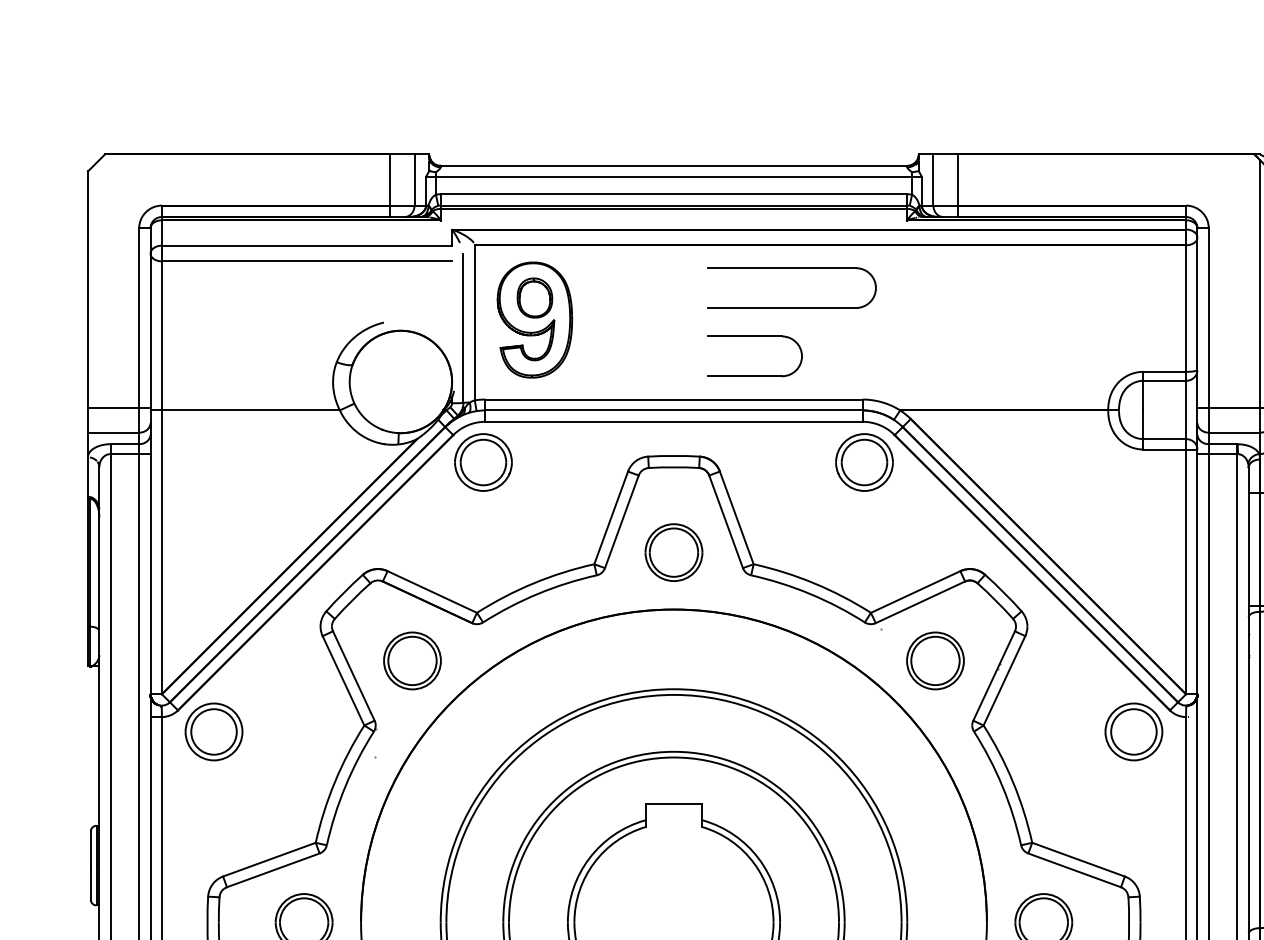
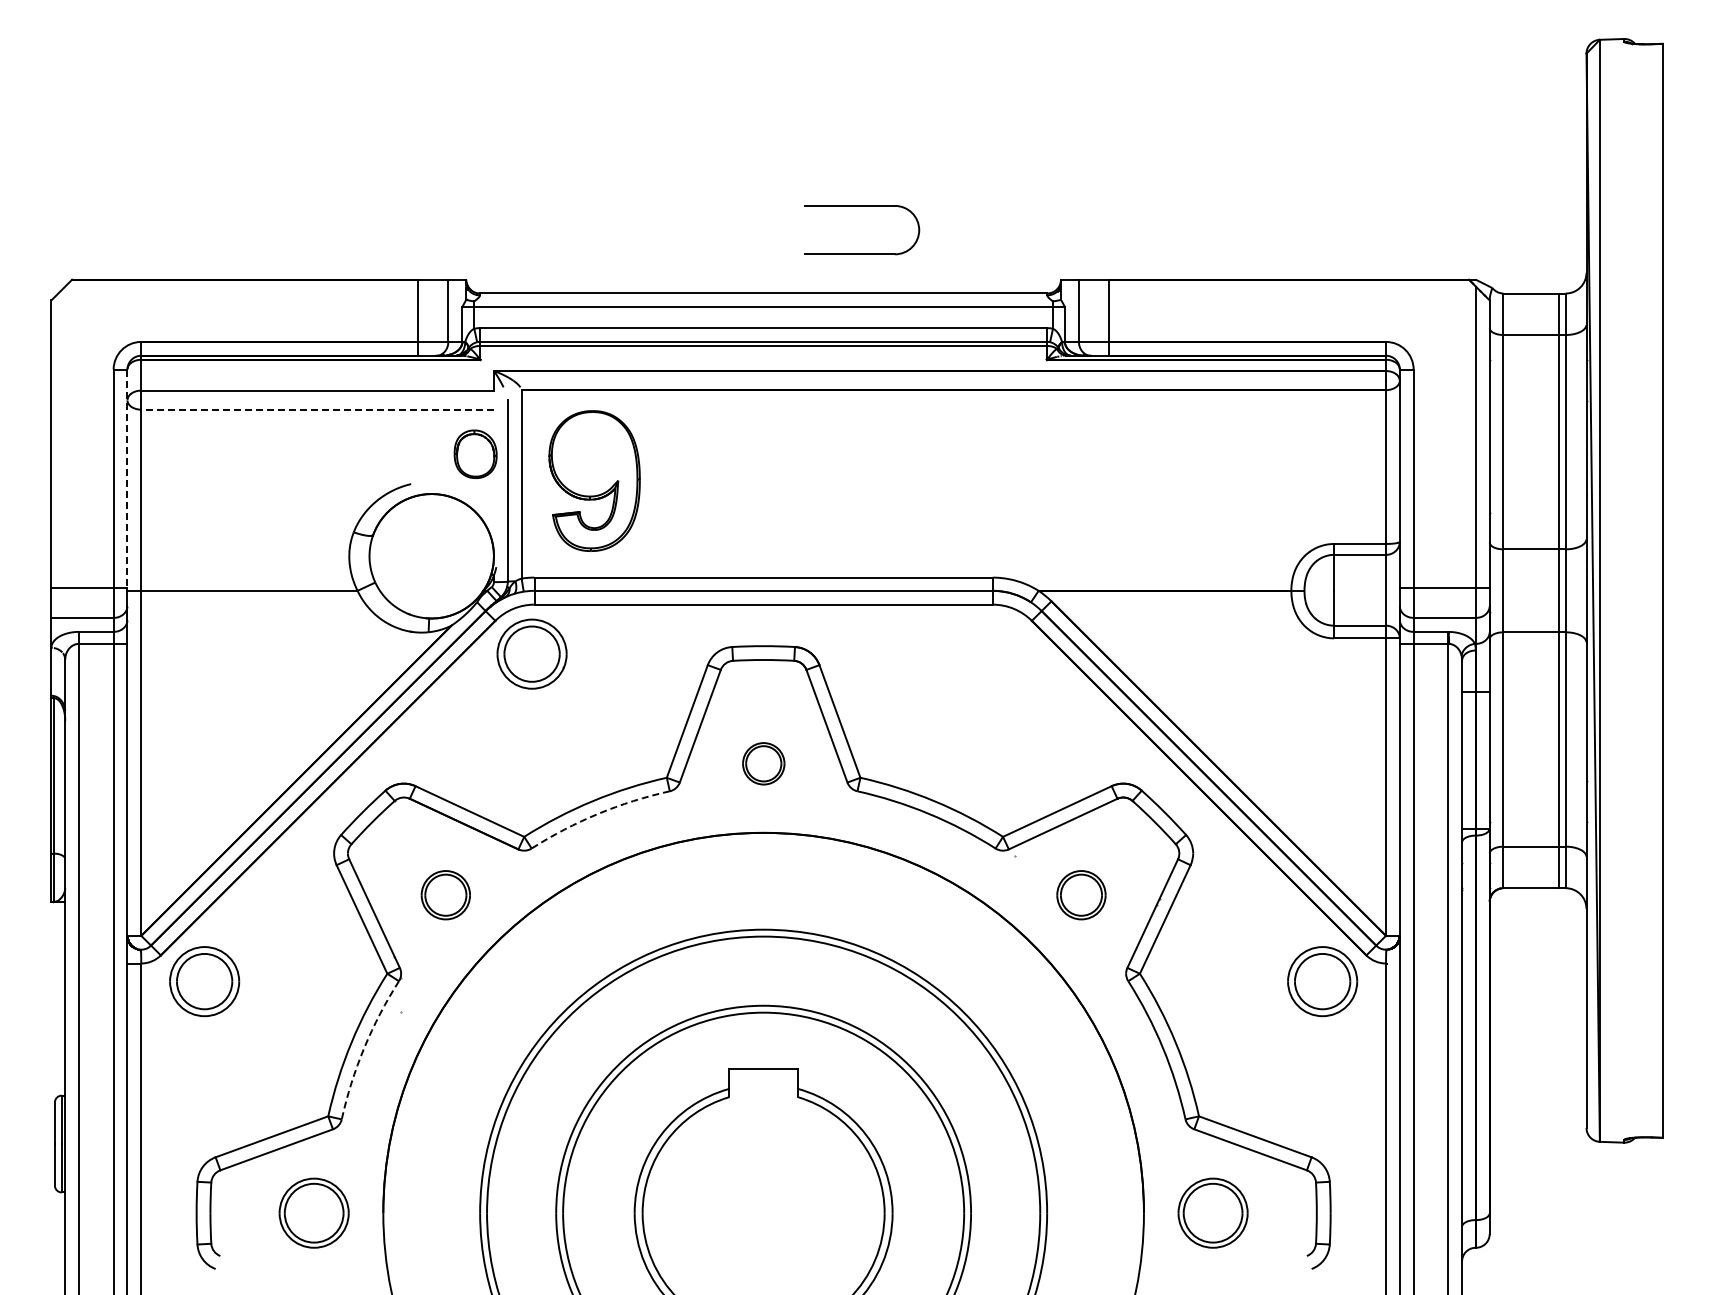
line: (306, 261) -> (317, 409), solid -> dashed
part: (534, 298) -> (475, 454), moved
part: (791, 307) -> (906, 465), removed
line: (150, 318) -> (127, 479), solid -> dashed
part: (755, 375) -> (862, 253), moved
part: (863, 461) -> (994, 653), removed
part: (673, 552) -> (763, 763), size x0.6
arc: (538, 593) -> (598, 813), solid -> dashed
part: (412, 660) -> (445, 894), size x0.7
part: (935, 660) -> (1081, 894), size x0.7
arc: (345, 786) -> (364, 1047), solid -> dashed

